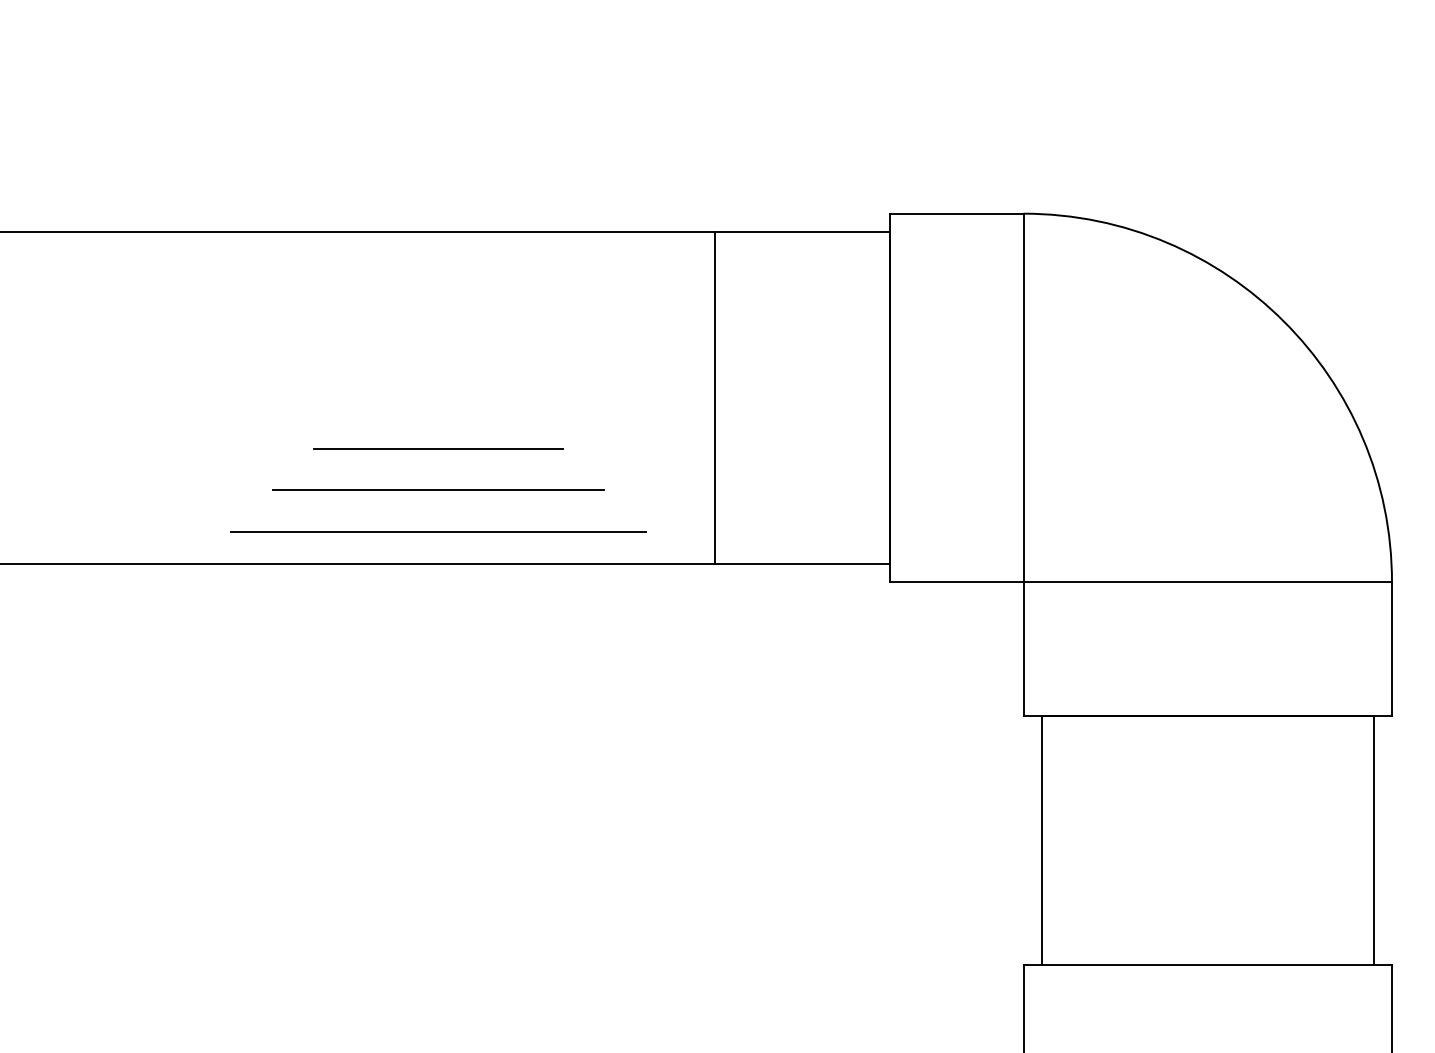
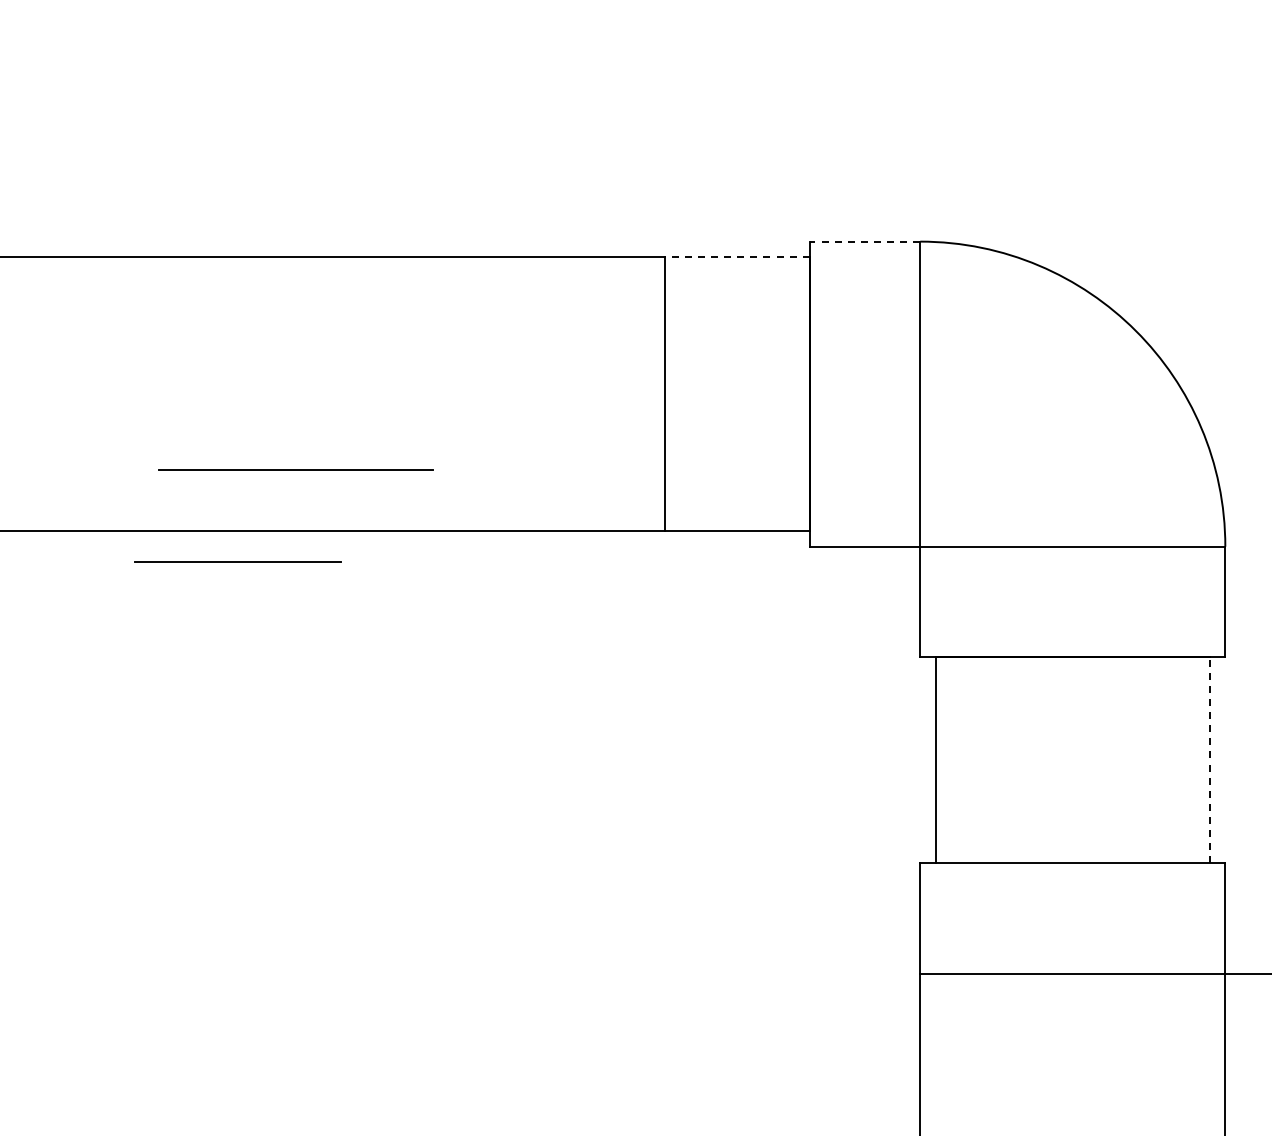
line: (956, 213) -> (864, 241), solid -> dashed
line: (802, 231) -> (737, 256), solid -> dashed
line: (437, 447) -> (237, 561), moved
line: (437, 488) -> (295, 469), moved
line: (437, 531) -> (435, 504), removed
line: (1374, 840) -> (1210, 760), solid -> dashed

